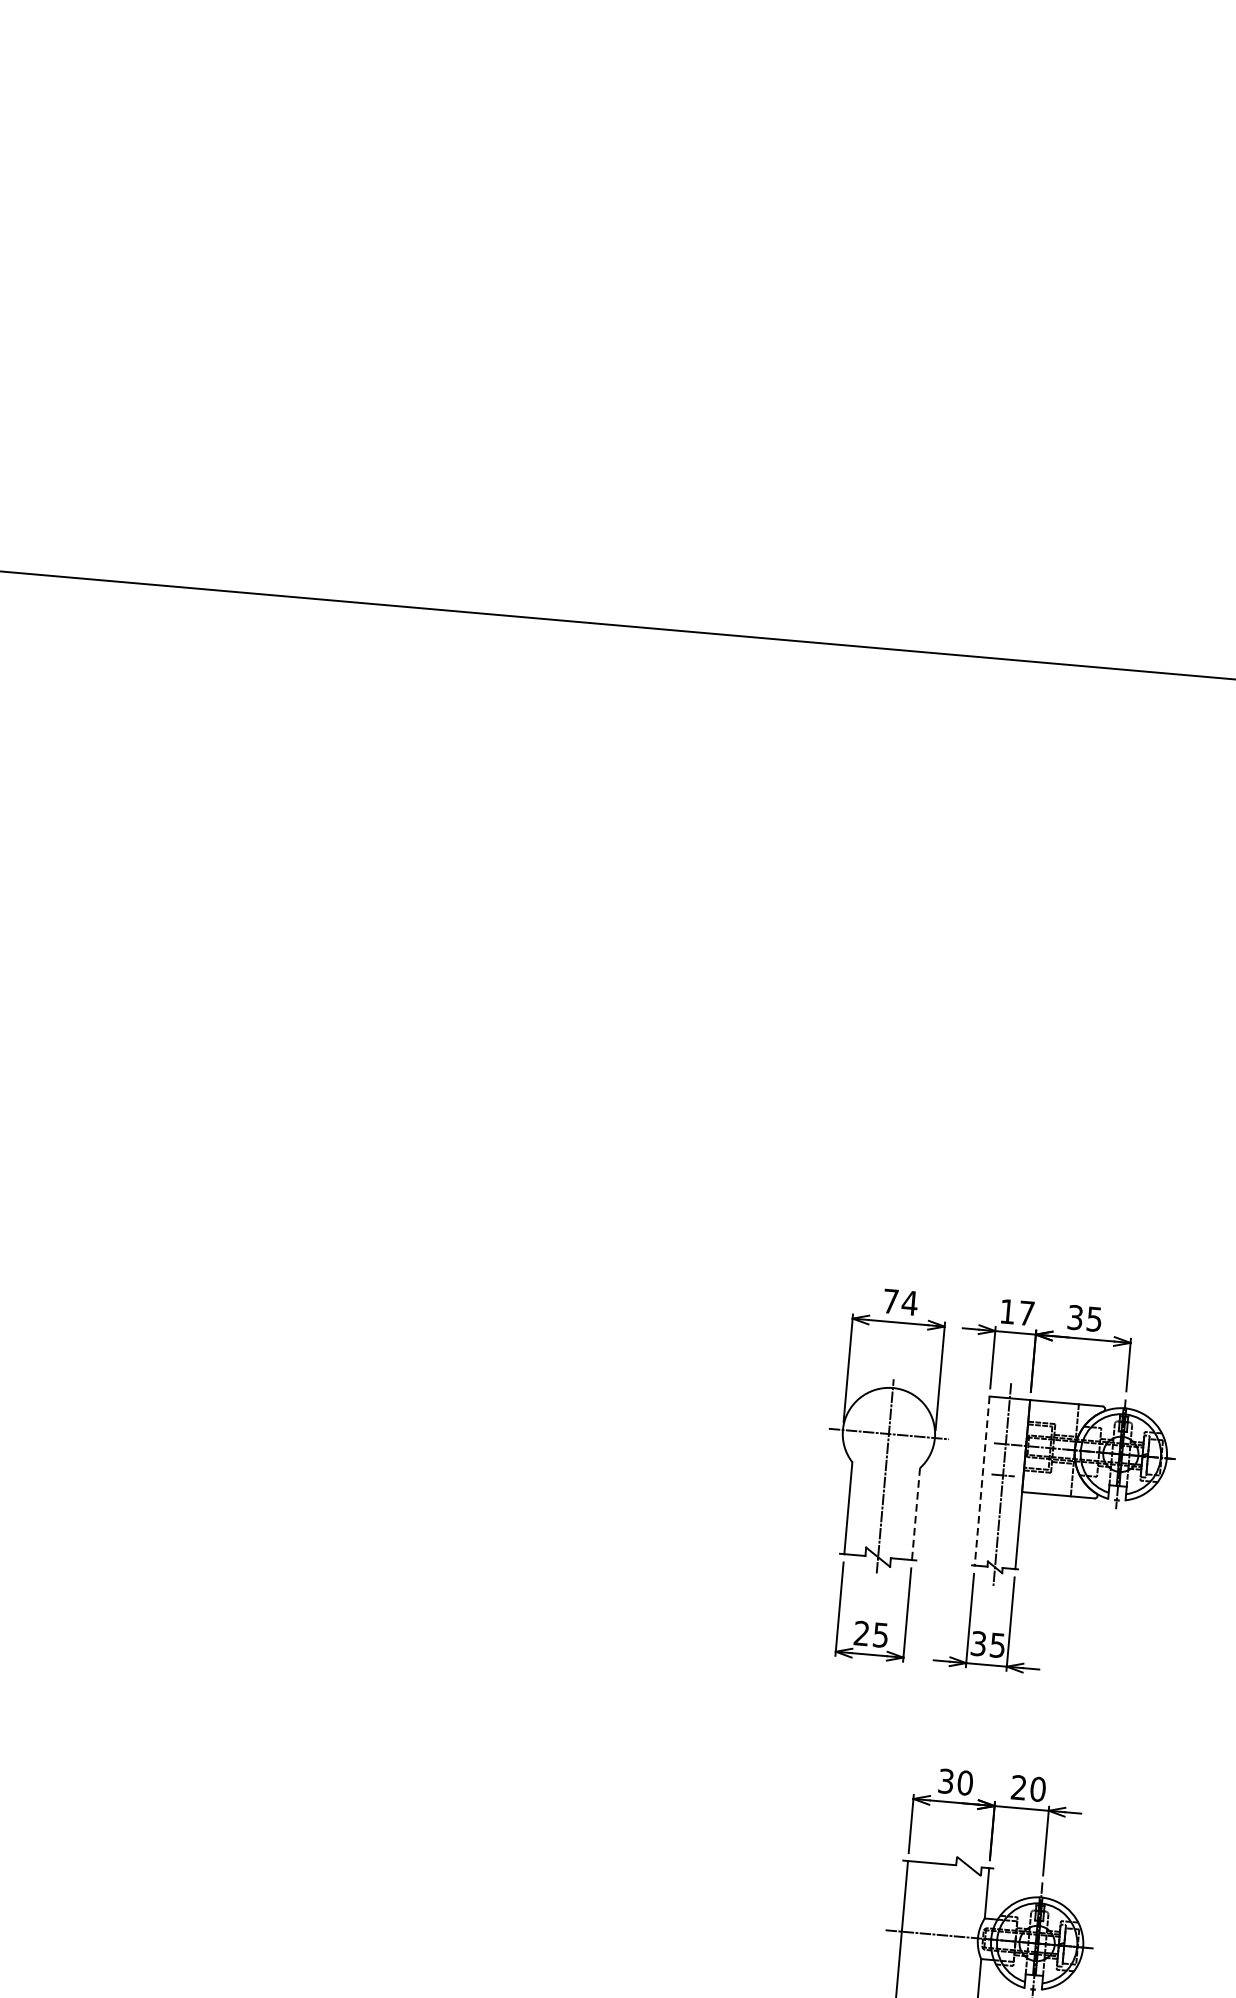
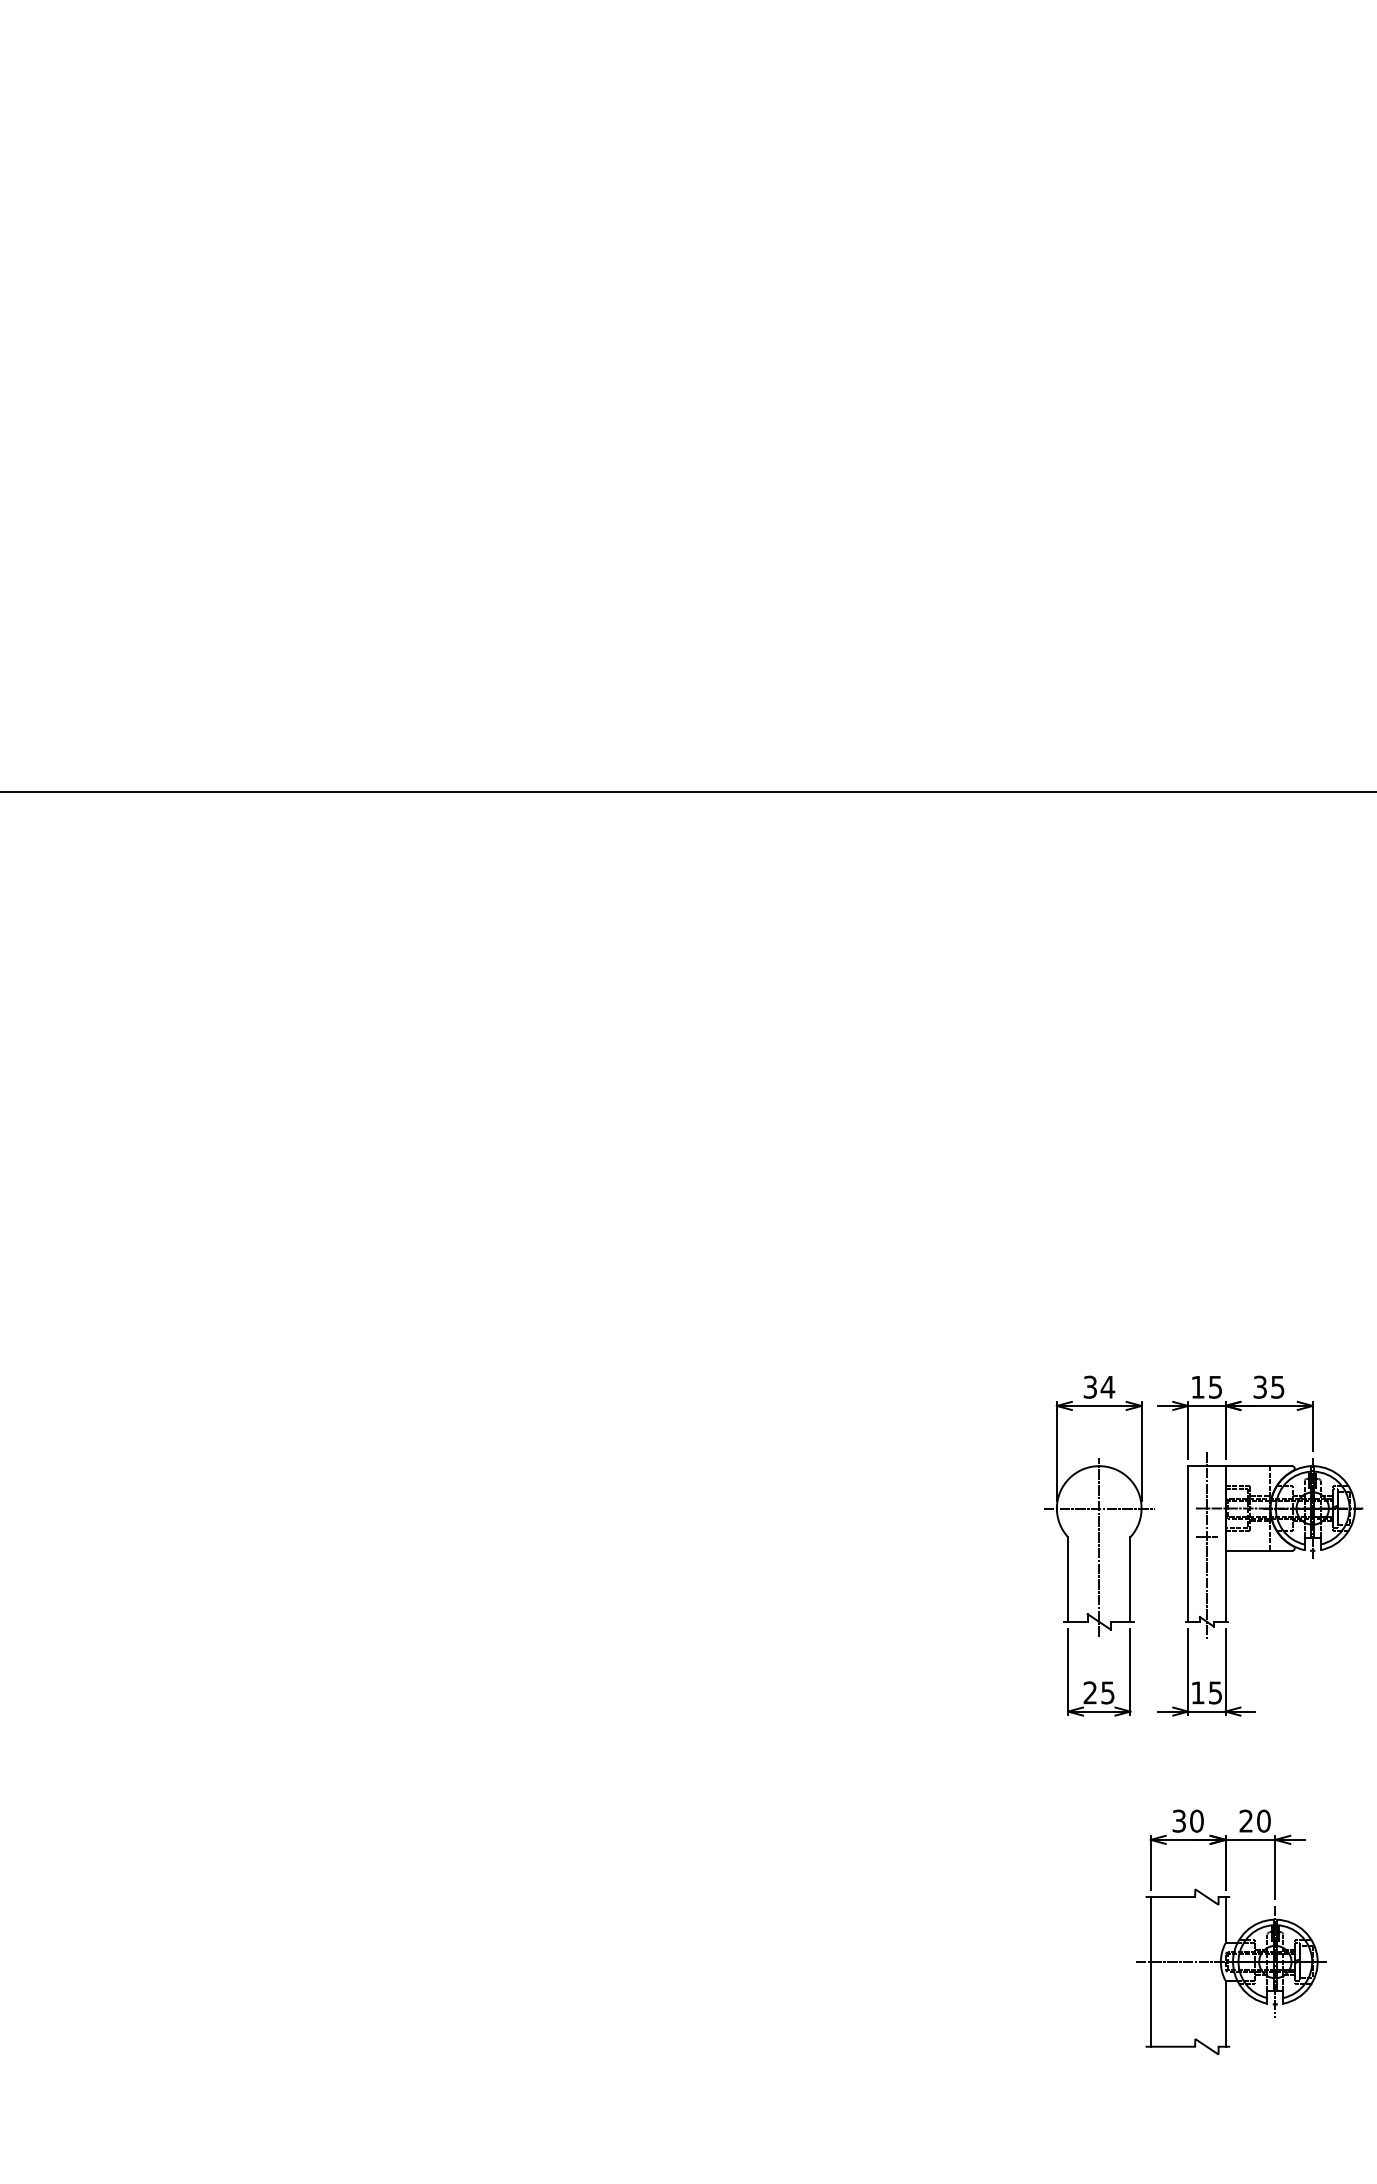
text: (889, 1300) -> (1089, 1386), 74 -> 34
text: (1026, 1313) -> (1215, 1387), 17 -> 15
line: (982, 1481) -> (1188, 1544), dashed -> solid
line: (916, 1515) -> (1130, 1580), dashed -> solid
text: (978, 1643) -> (1197, 1692), 35 -> 15

